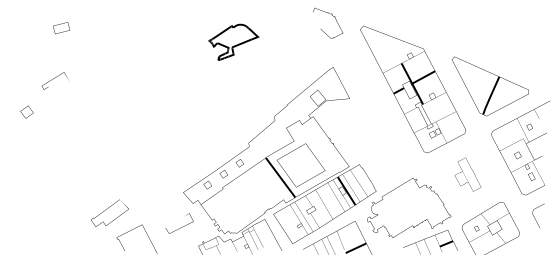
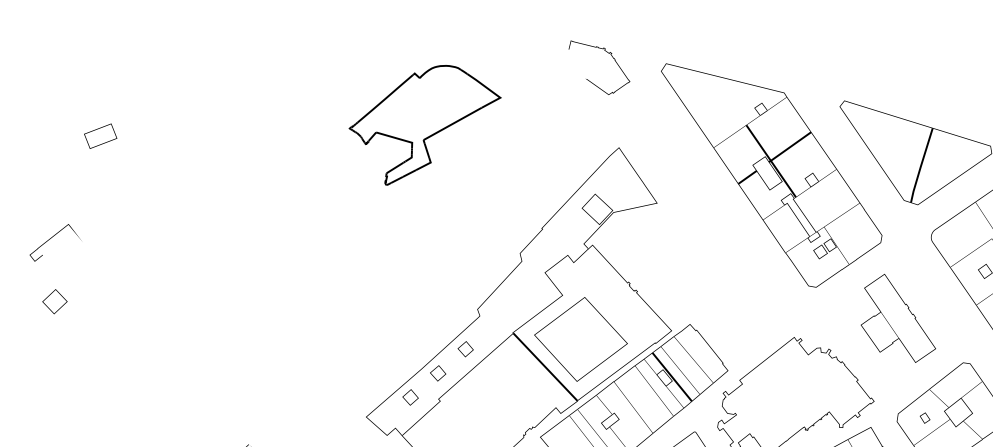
part: (233, 42) -> (426, 124), size x1.67
part: (54, 80) -> (52, 241), moved
part: (467, 174) -> (895, 318), size x1.43

